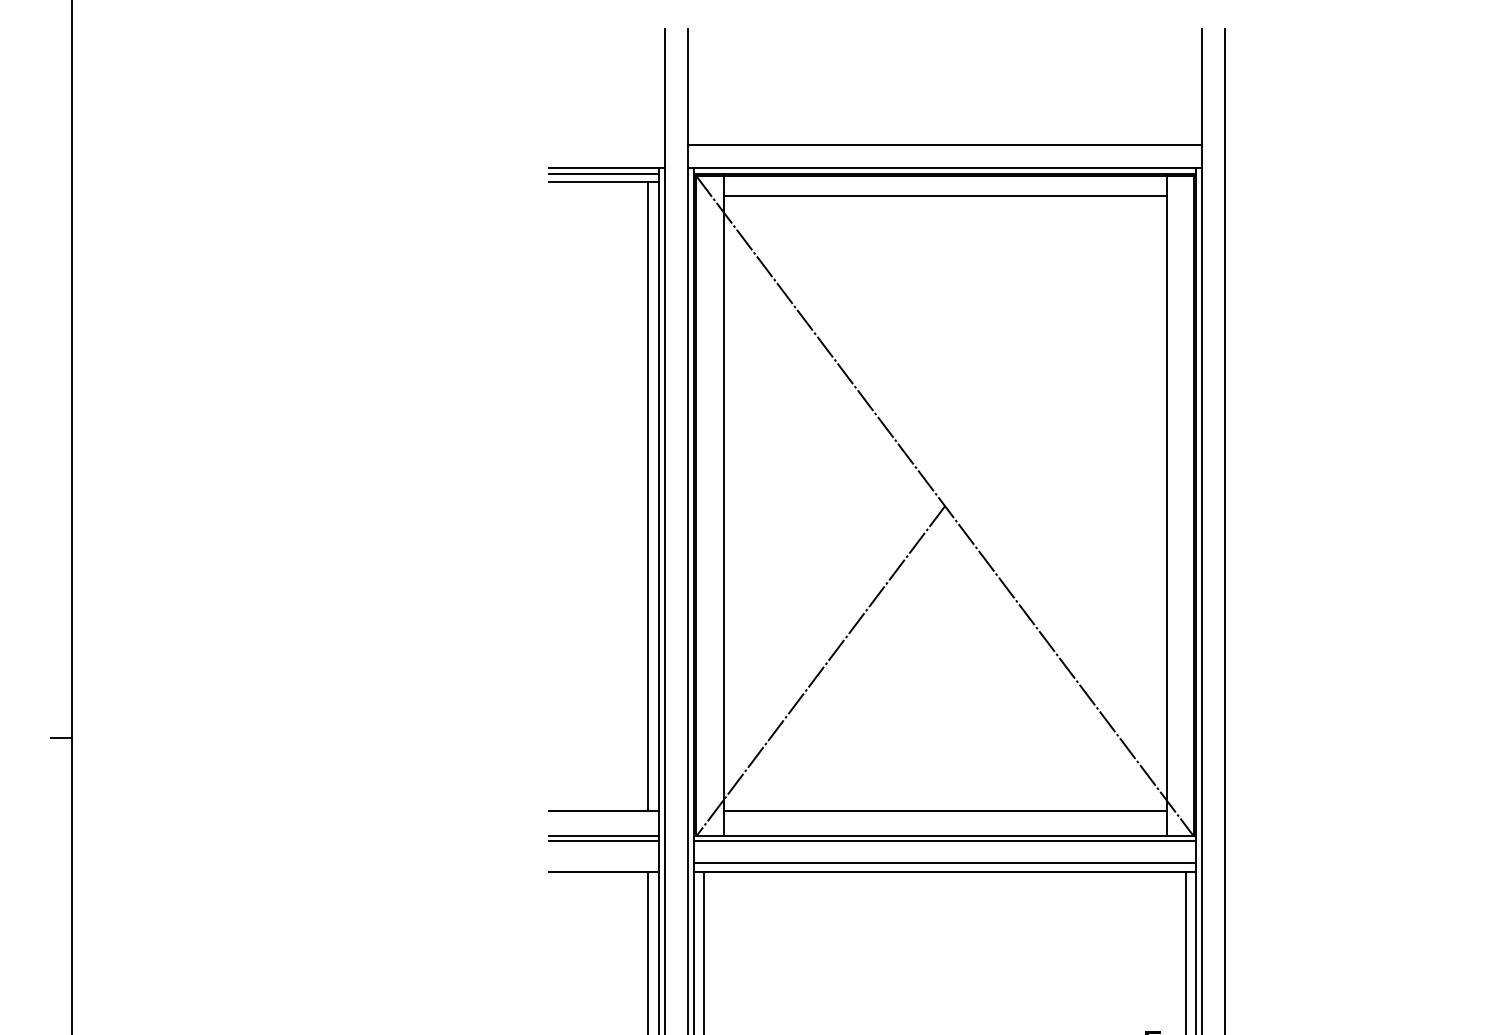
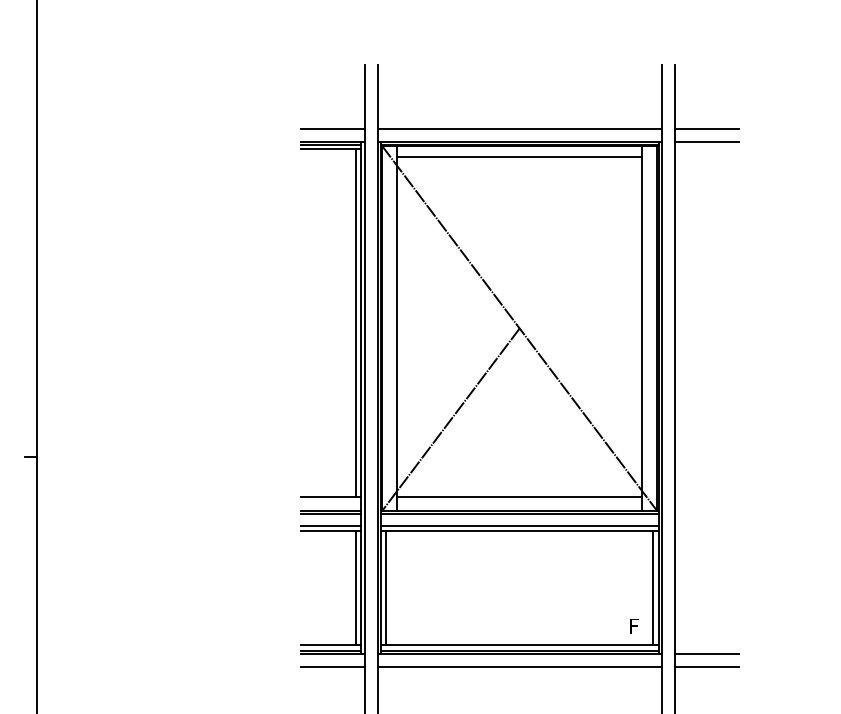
line: (606, 144) -> (332, 128), added
line: (1283, 144) -> (706, 128), added
line: (1283, 167) -> (706, 141), added
line: (602, 862) -> (330, 525), added

